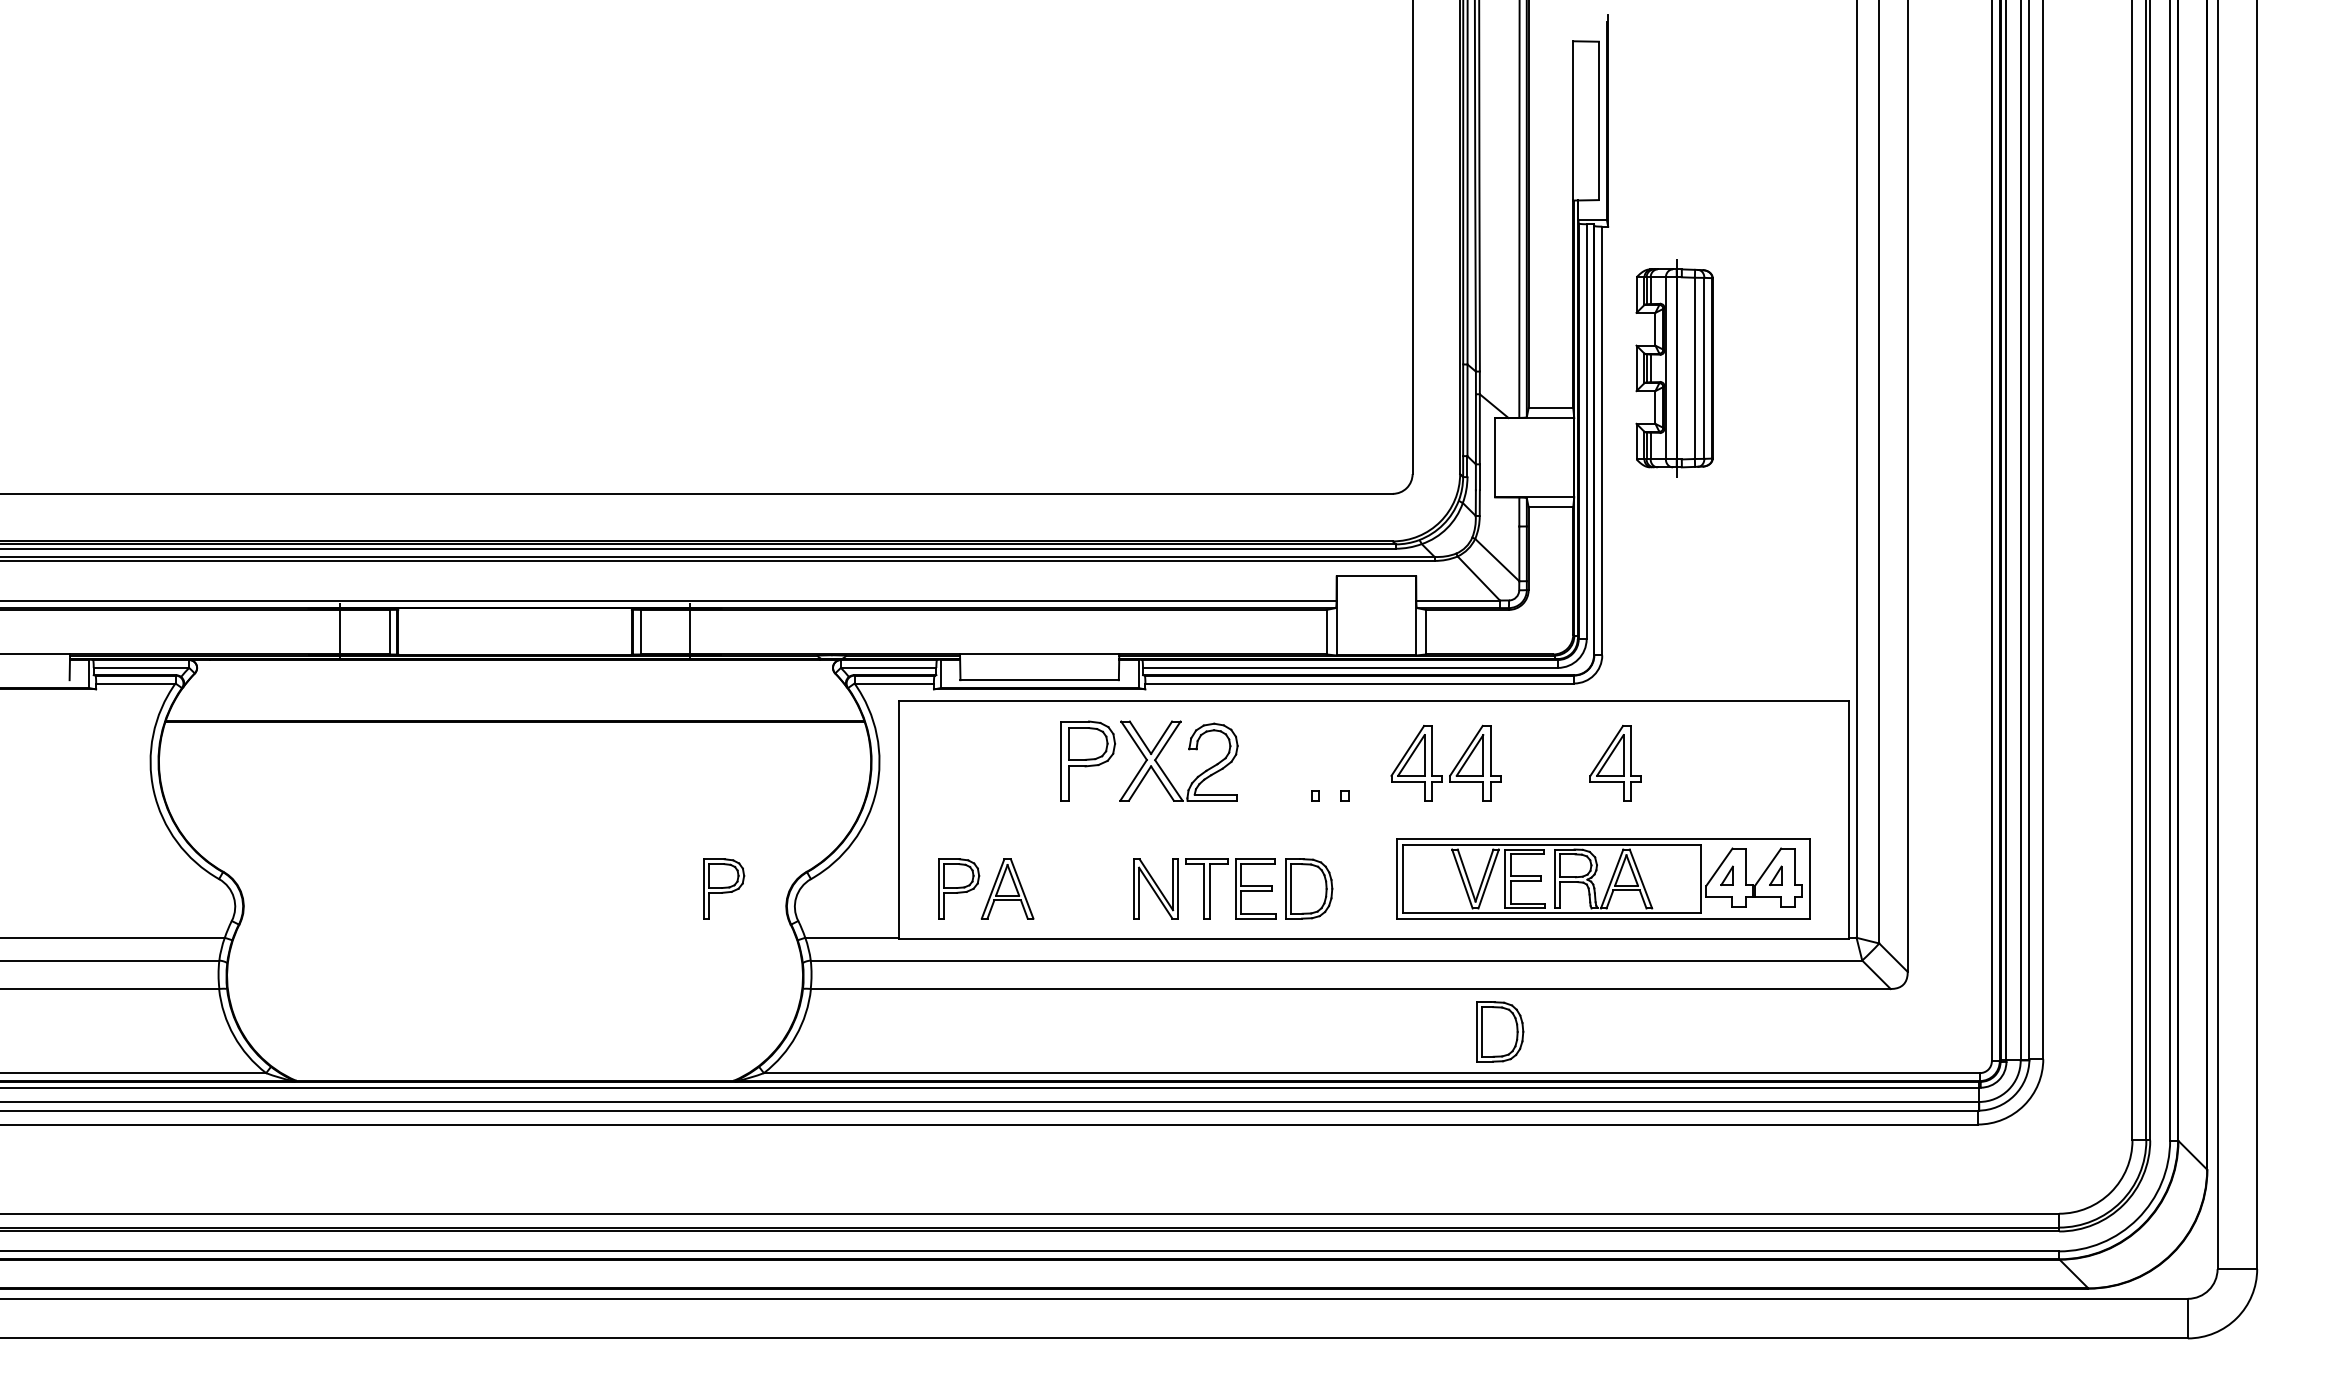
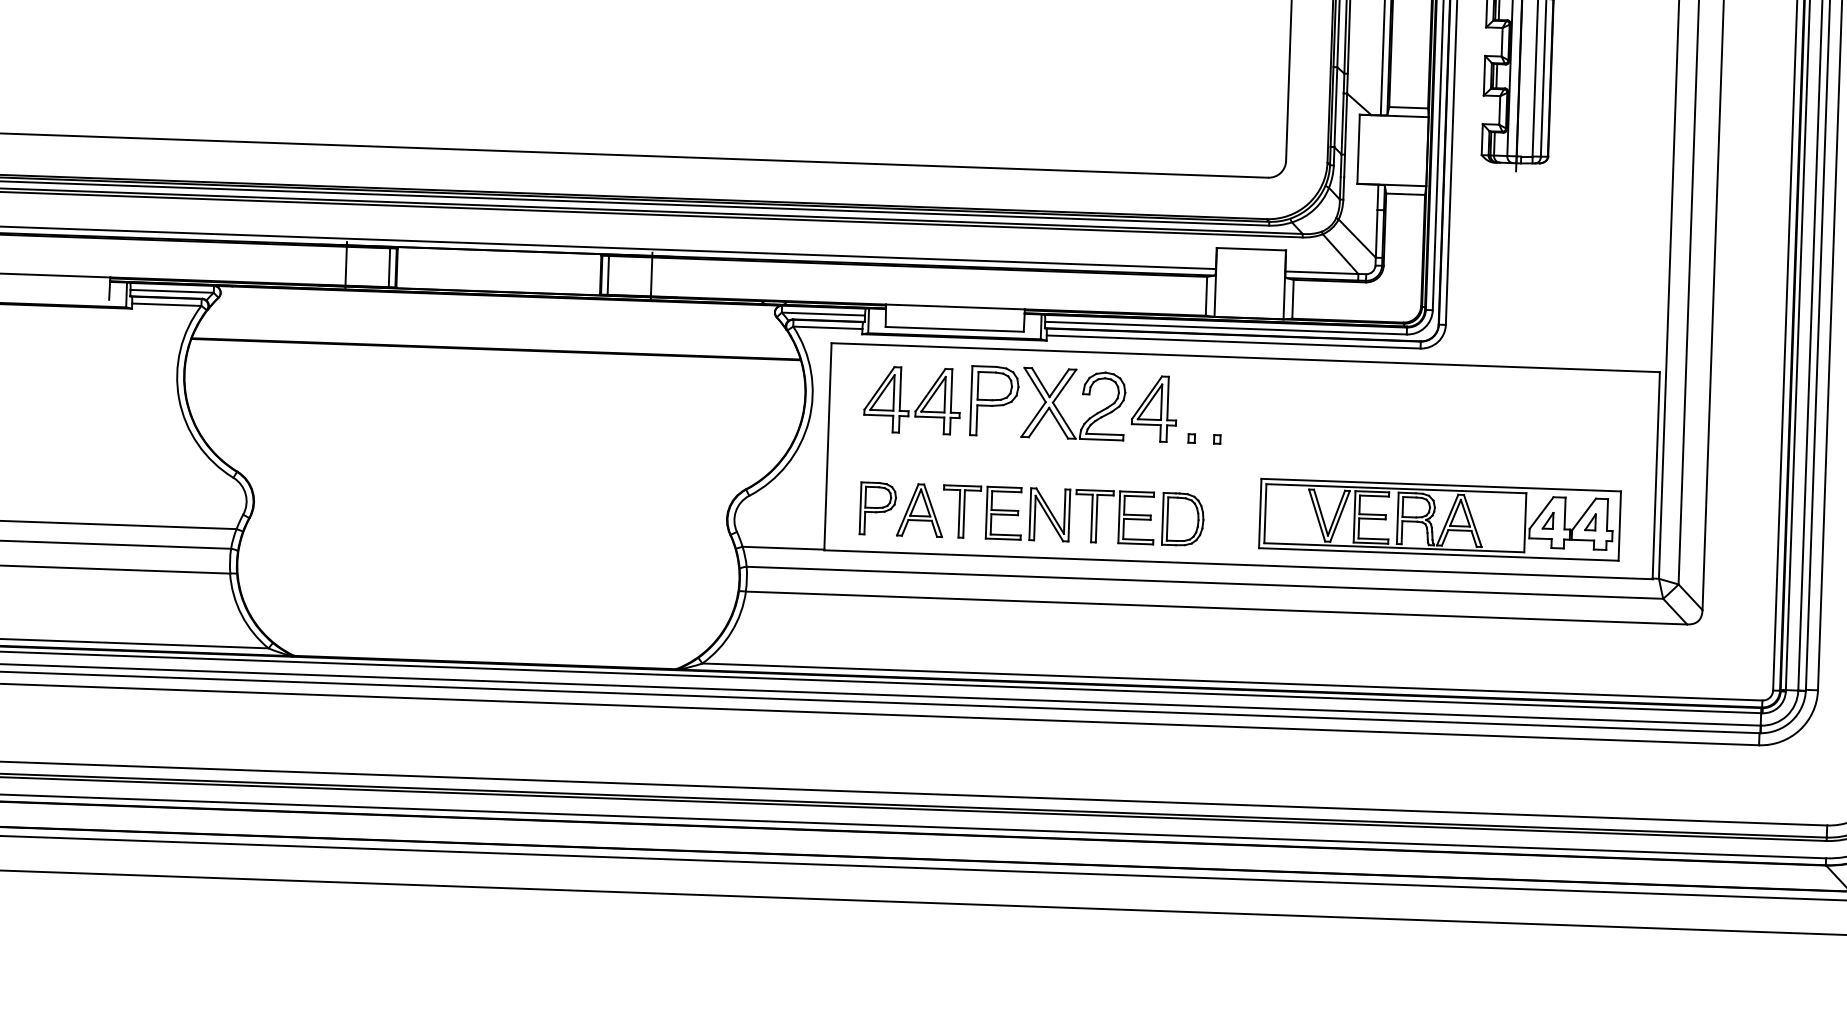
part: (1615, 763) -> (1154, 409), moved
part: (1453, 768) -> (918, 405), moved
part: (724, 888) -> (673, 501), removed
part: (1078, 888) -> (982, 512), added
part: (1500, 1031) -> (1345, 649), removed

